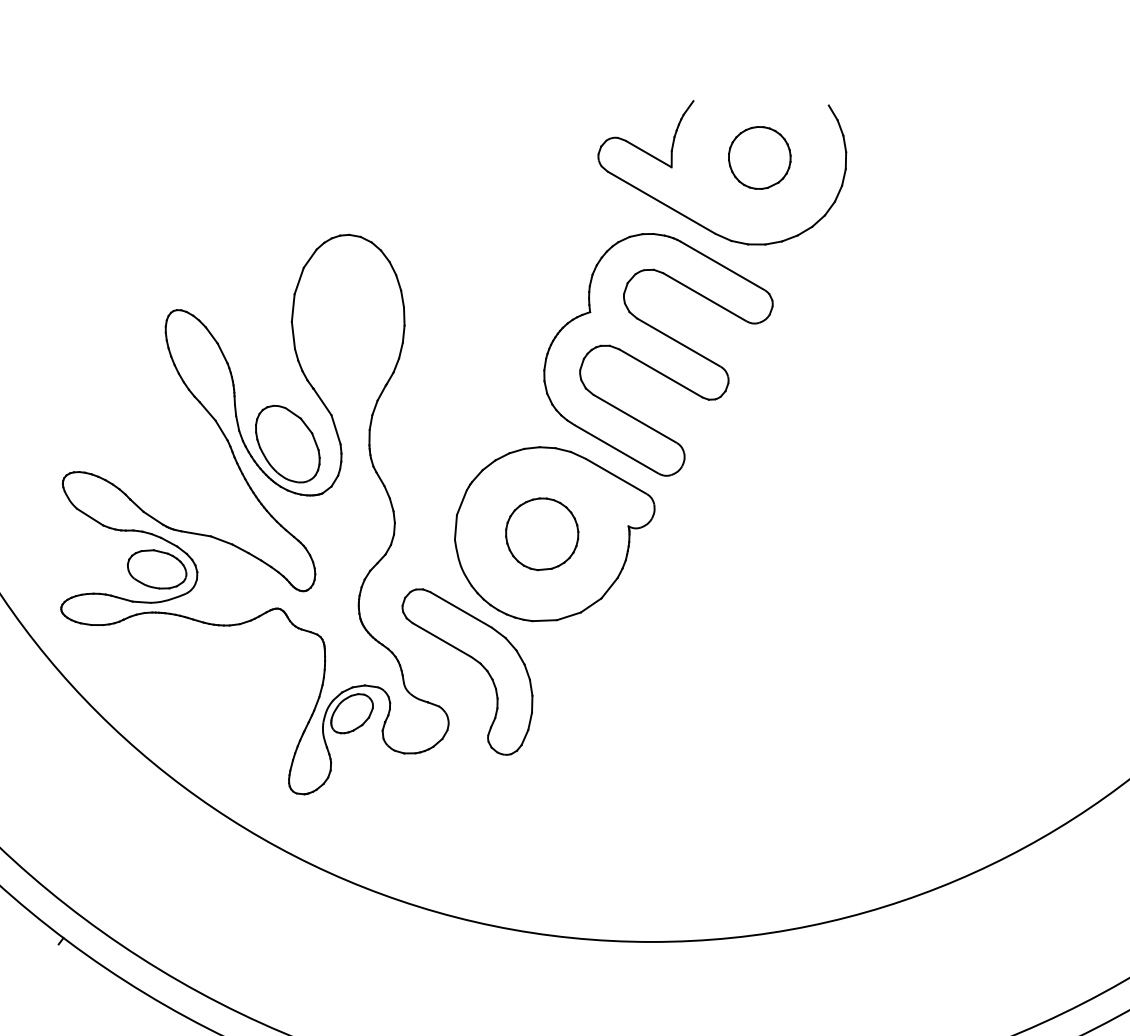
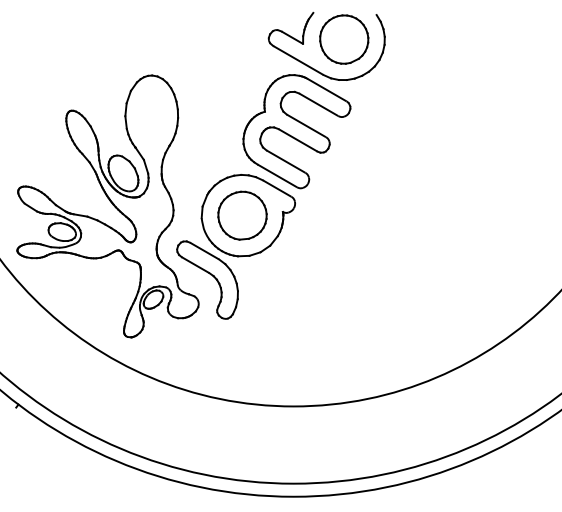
part: (760, 157) -> (344, 39), size x1.67
part: (542, 533) -> (242, 215), size x1.43

